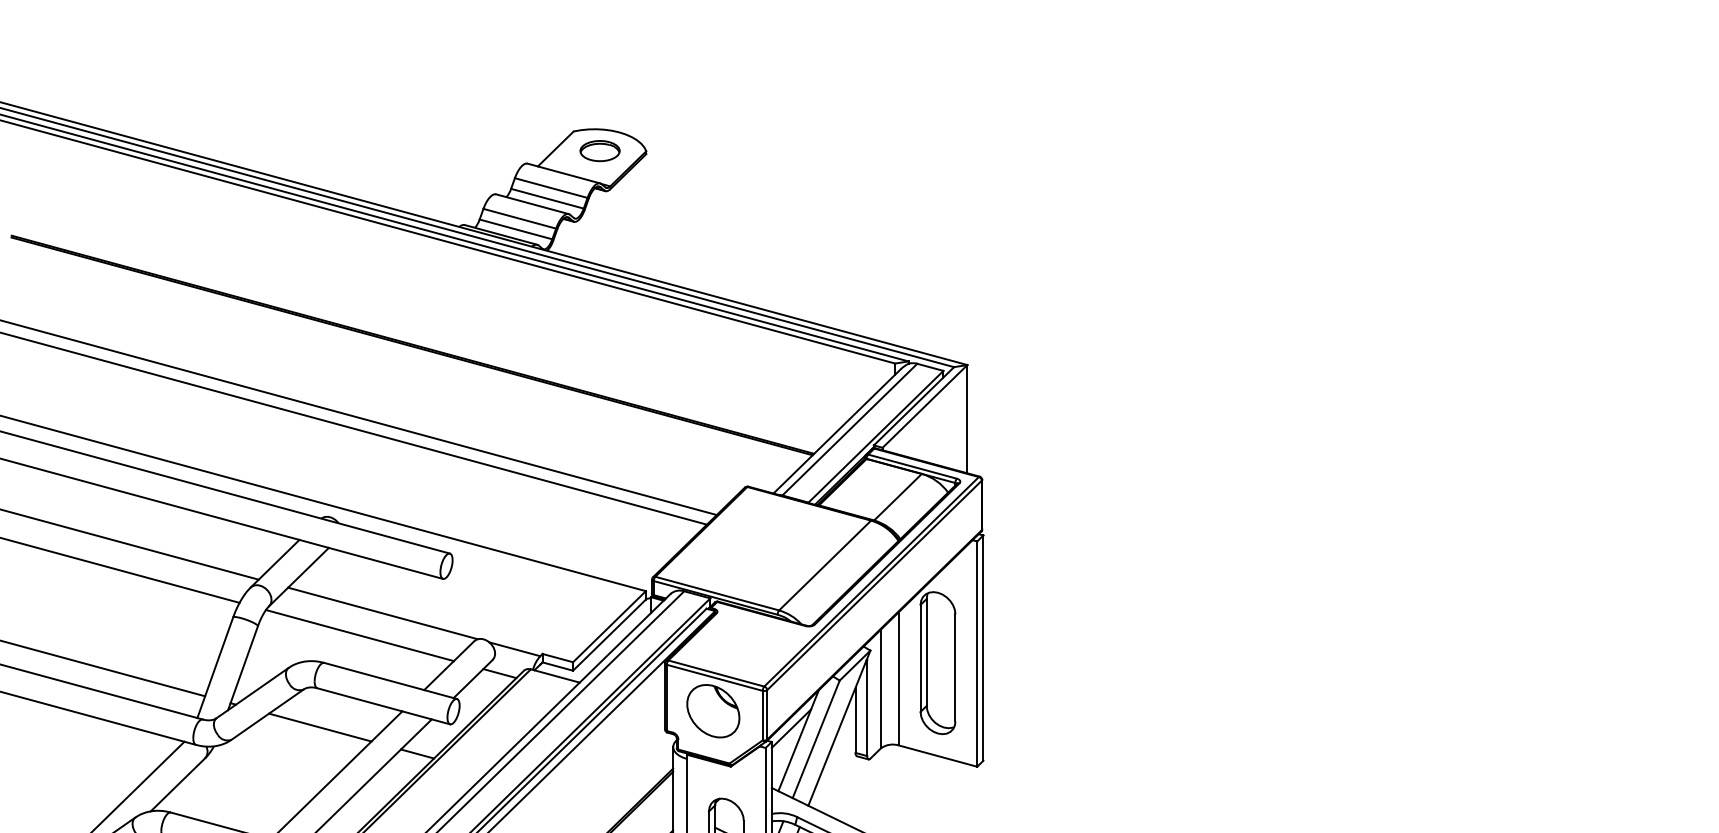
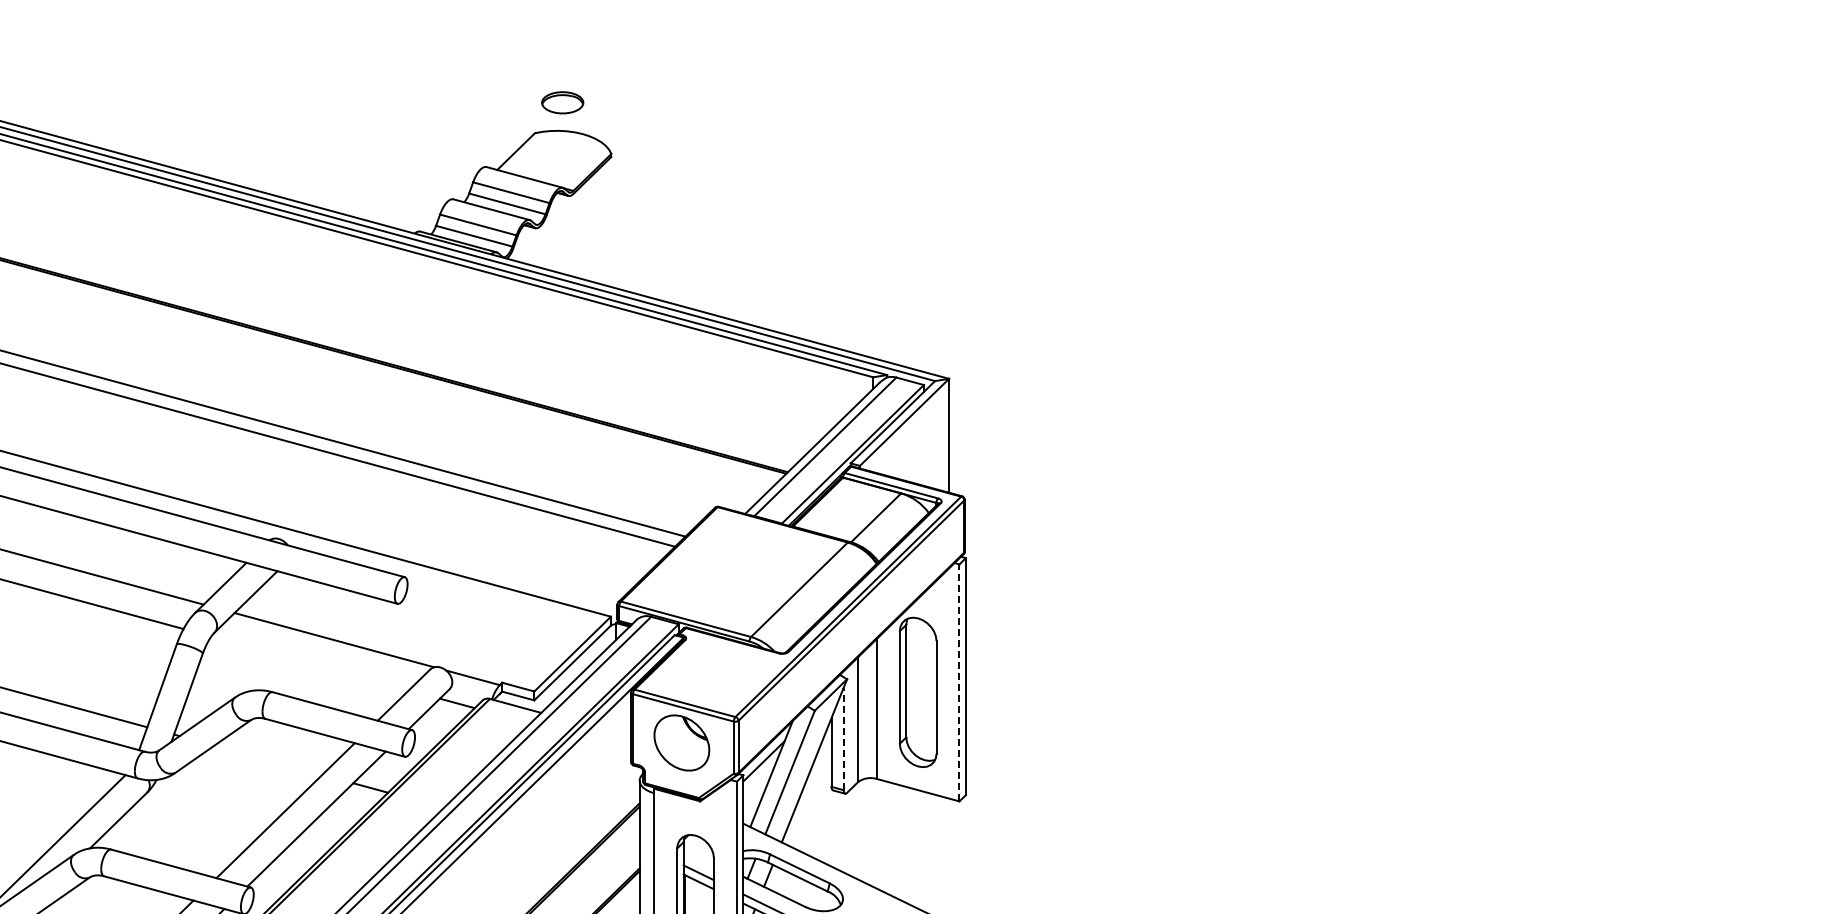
part: (599, 150) -> (562, 102), moved
line: (359, 635) -> (309, 663), removed
line: (977, 653) -> (959, 682), solid -> dashed
line: (867, 707) -> (843, 739), solid -> dashed
line: (320, 726) -> (268, 759), removed

